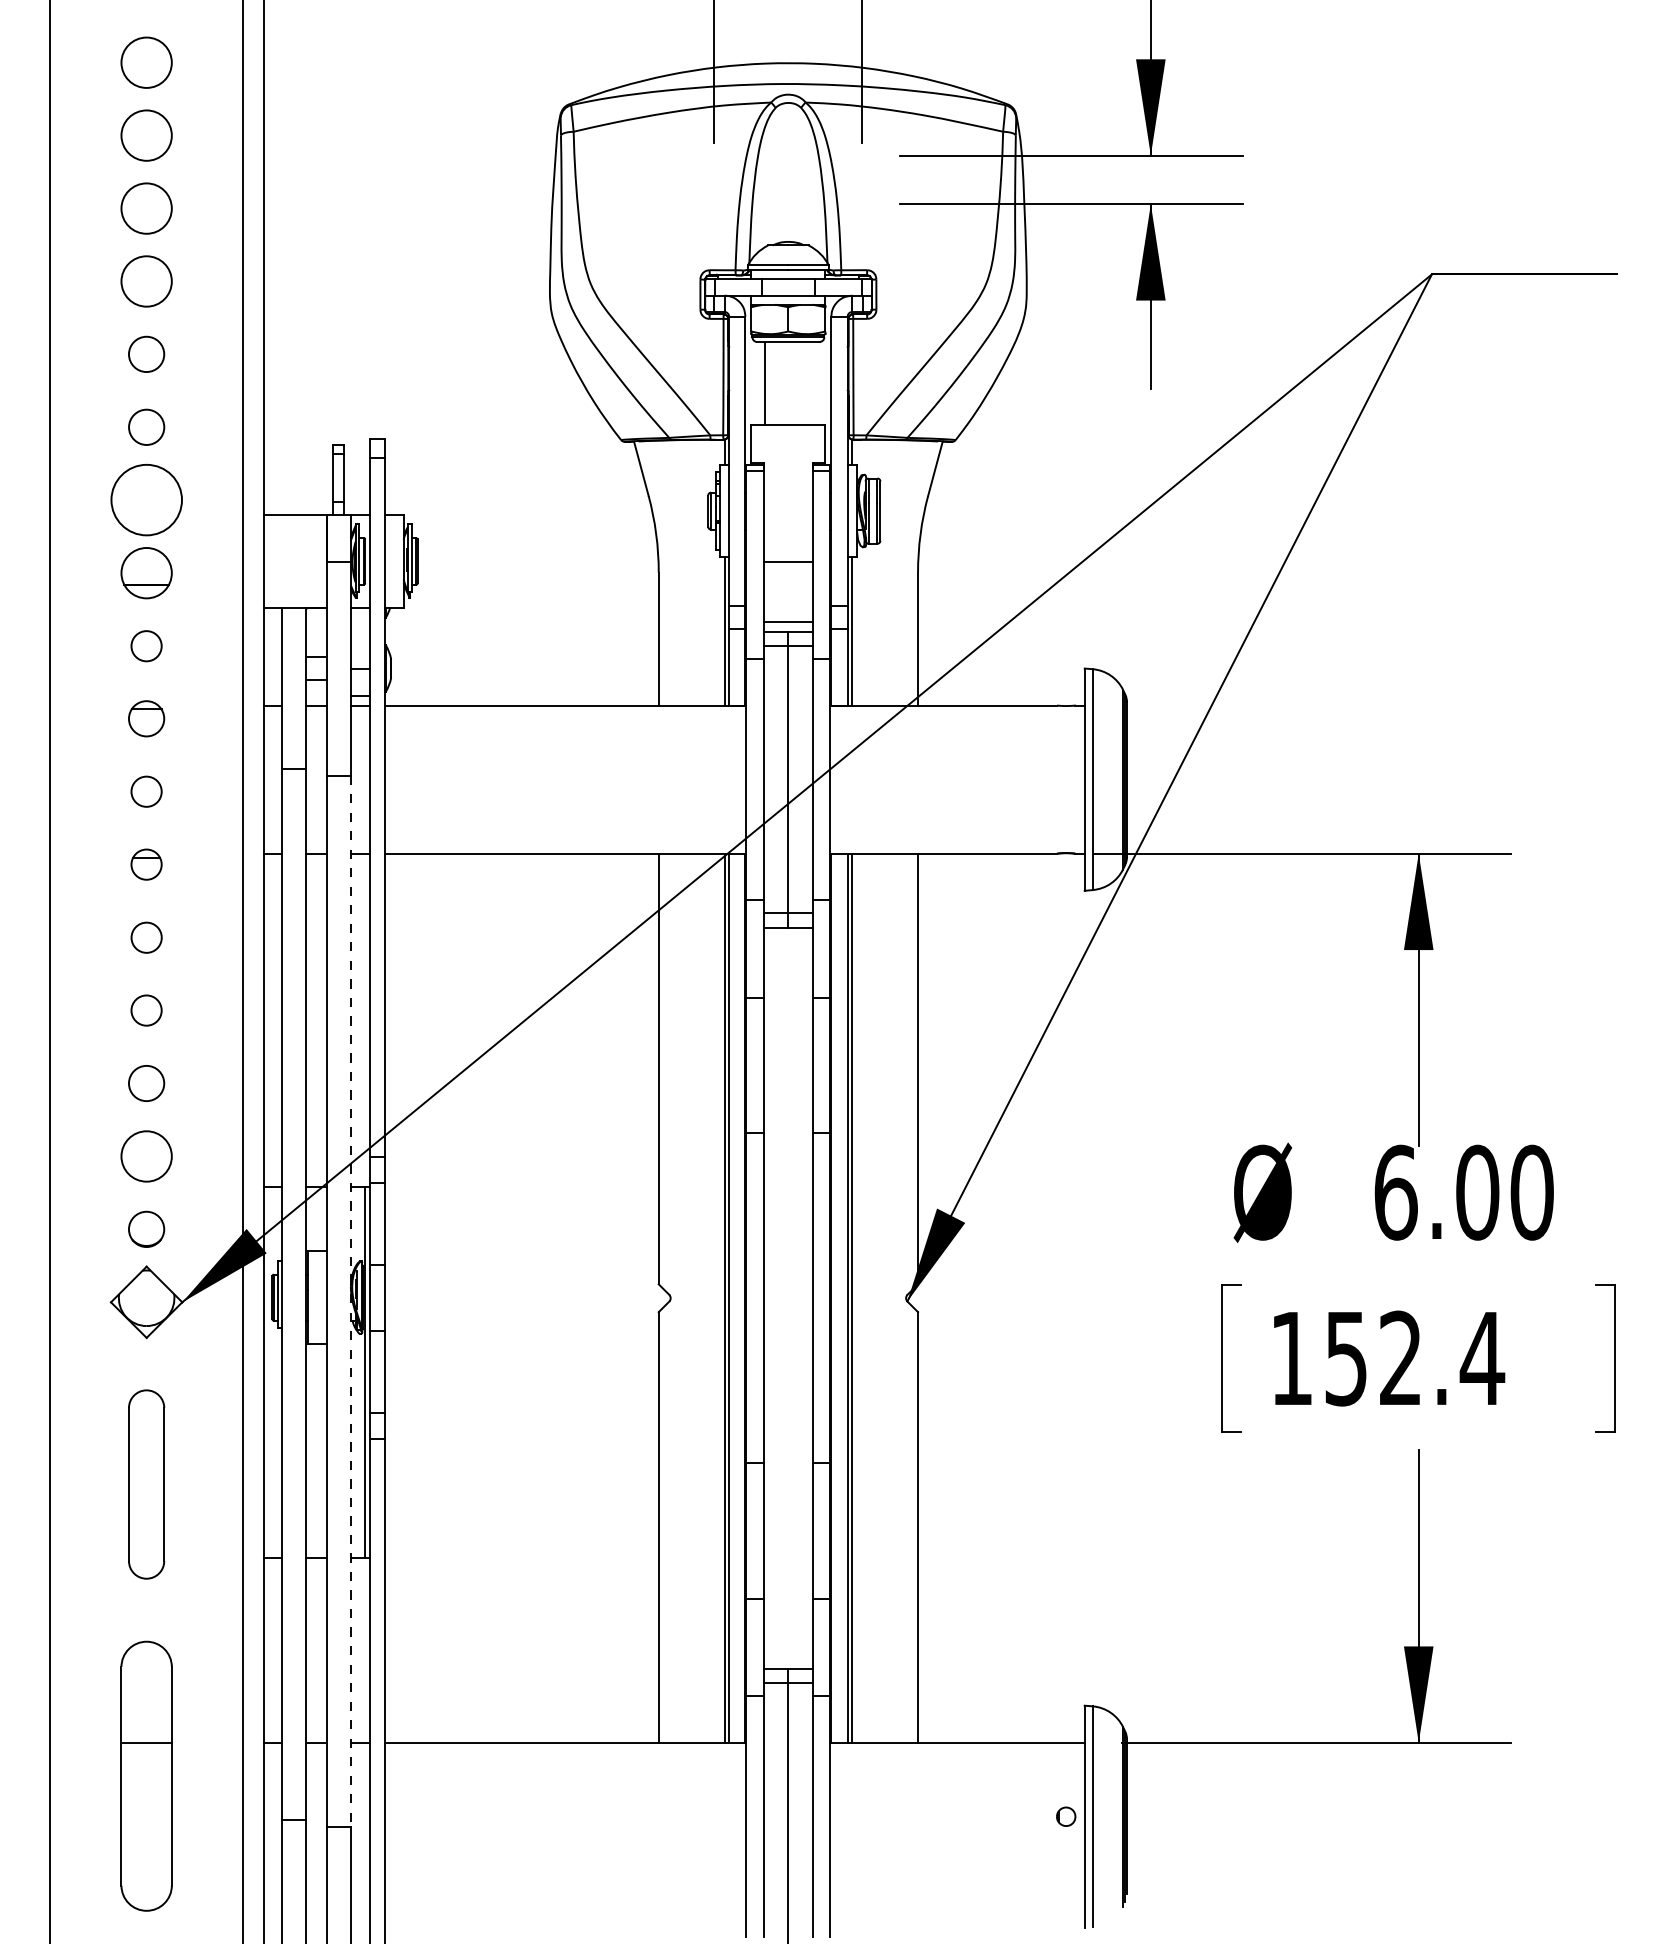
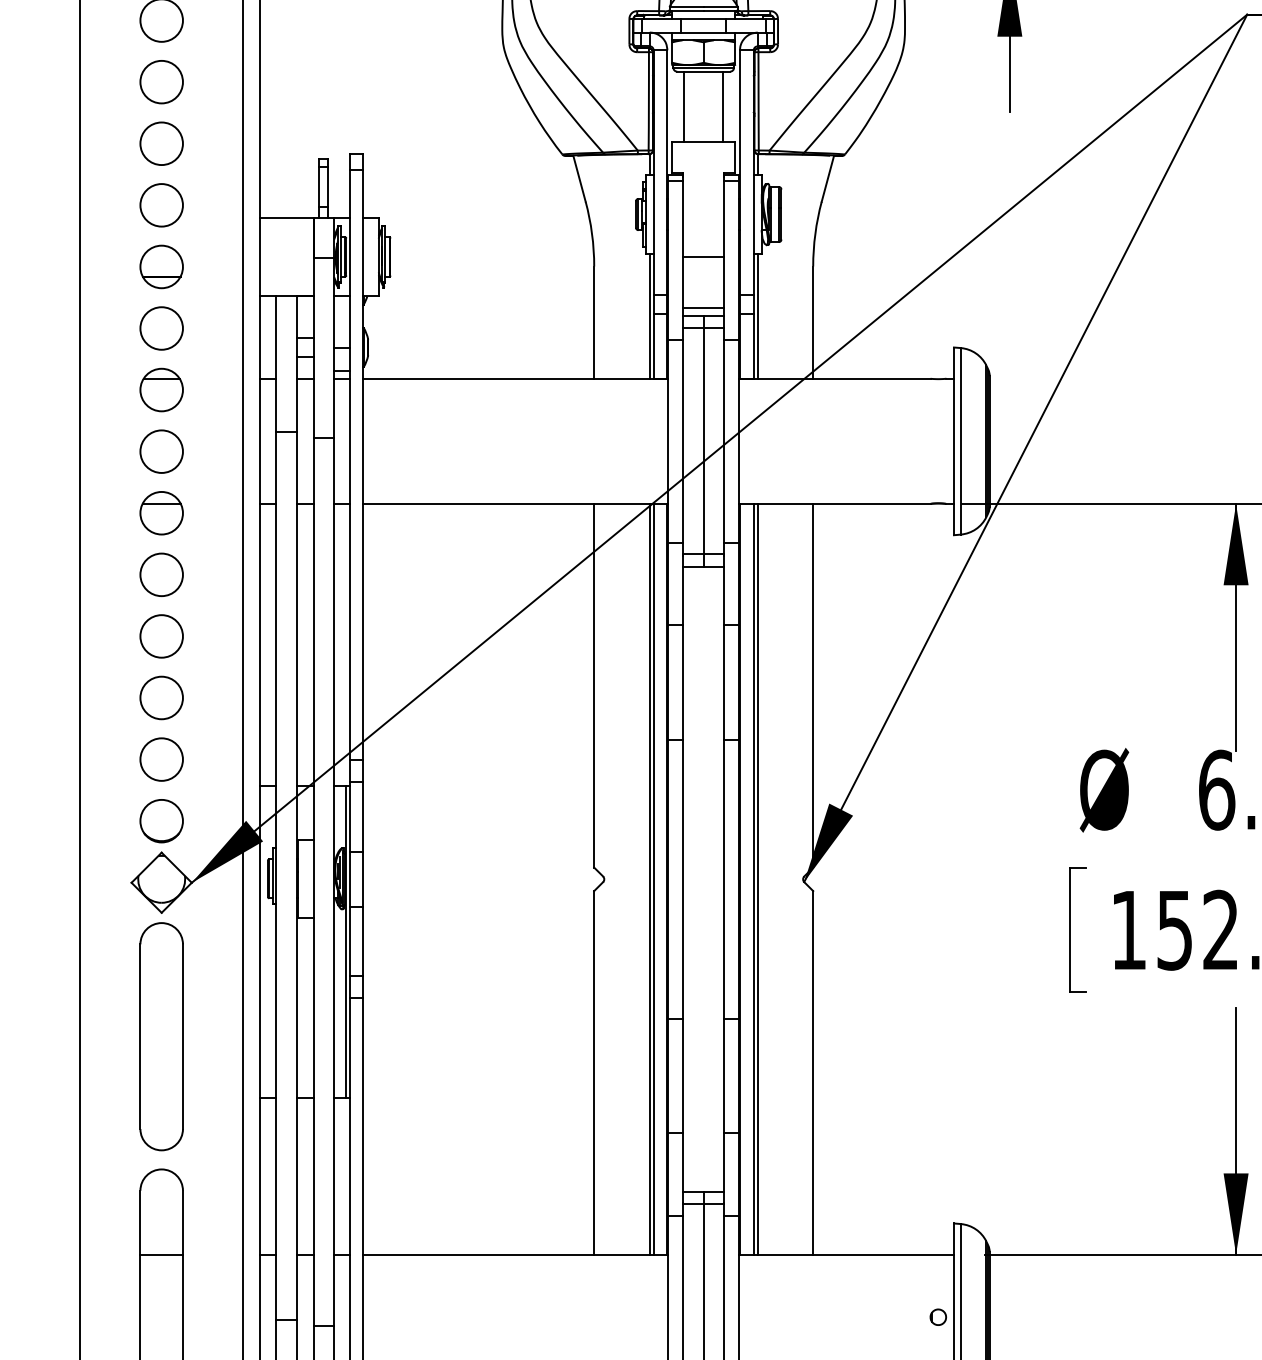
circle: (146, 354) -> (161, 82), size x1.43
line: (811, 383) -> (723, 106), added
circle: (146, 427) -> (161, 143), size x1.43
circle: (146, 500) -> (161, 205), size x0.71
circle: (146, 646) -> (161, 328), size x1.67
part: (146, 718) -> (161, 389), size x1.43
circle: (146, 791) -> (161, 451), size x1.67
part: (146, 864) -> (161, 513), size x1.67
circle: (146, 937) -> (161, 574), size x1.67
circle: (146, 1010) -> (161, 636), size x1.67
circle: (146, 1083) -> (161, 697), size x1.43
circle: (146, 1229) -> (161, 821), size x1.43
line: (350, 1301) -> (333, 882), dashed -> solid
part: (146, 1484) -> (161, 1036), size x1.43

